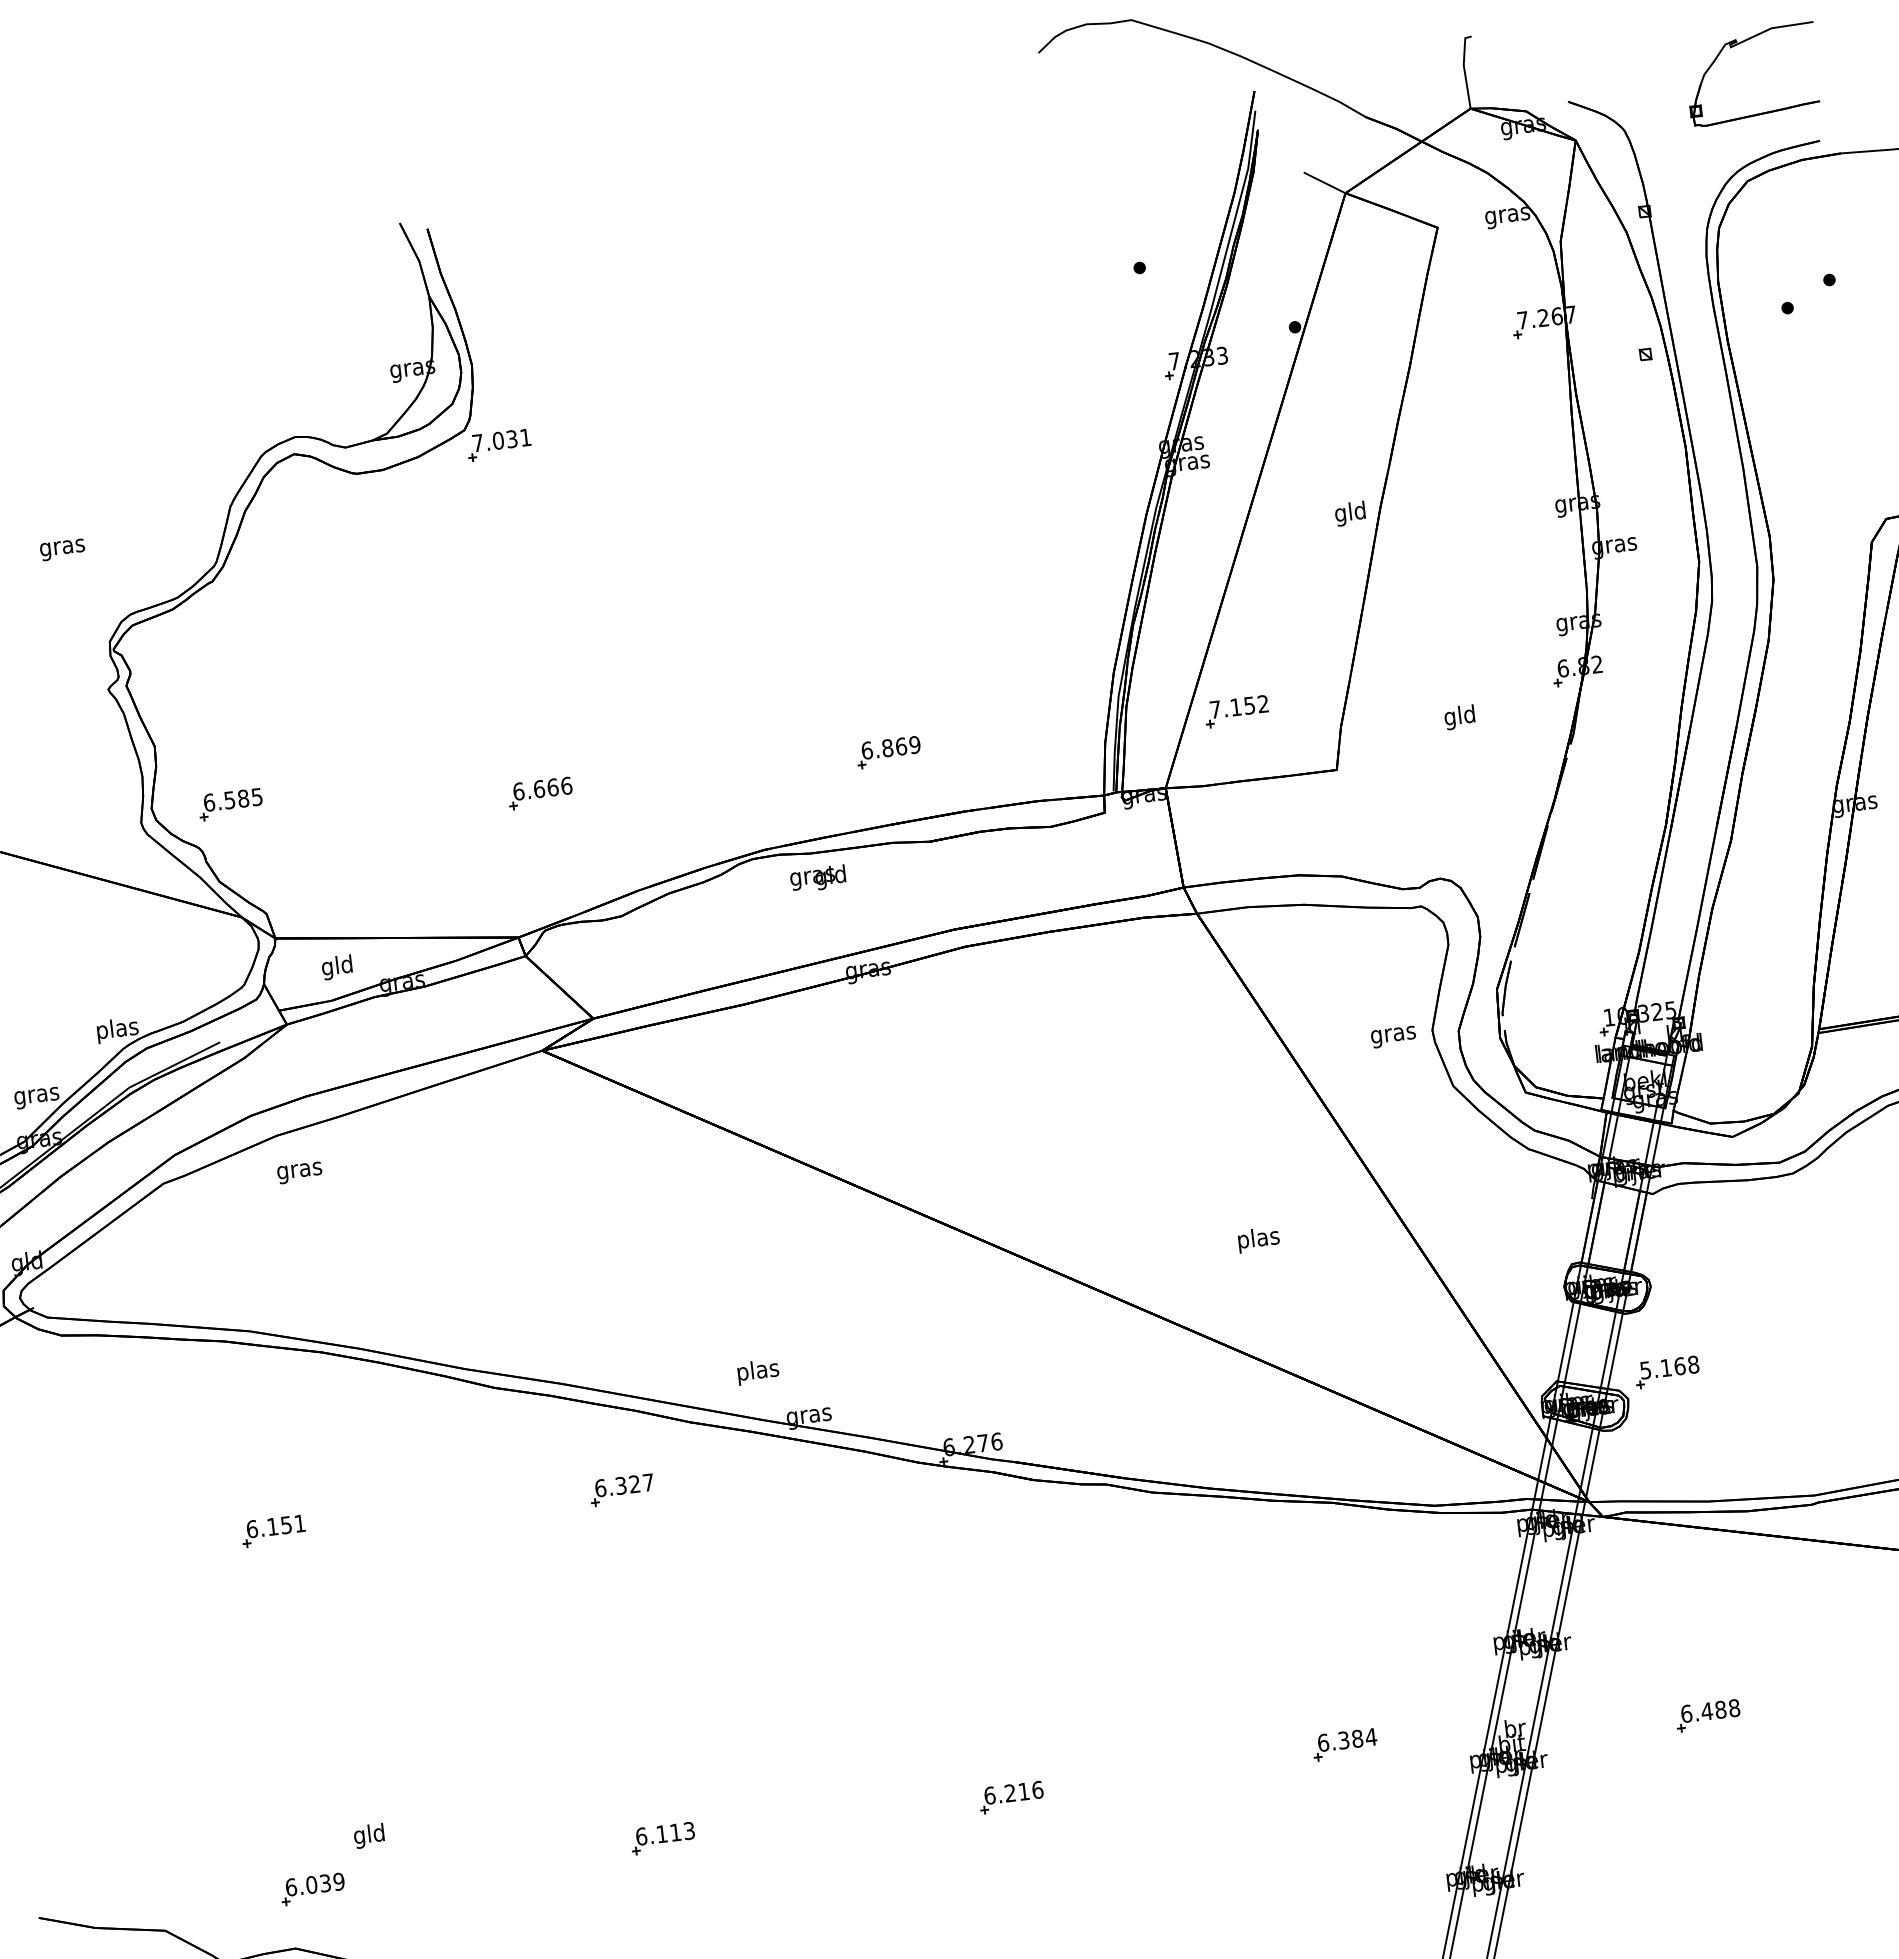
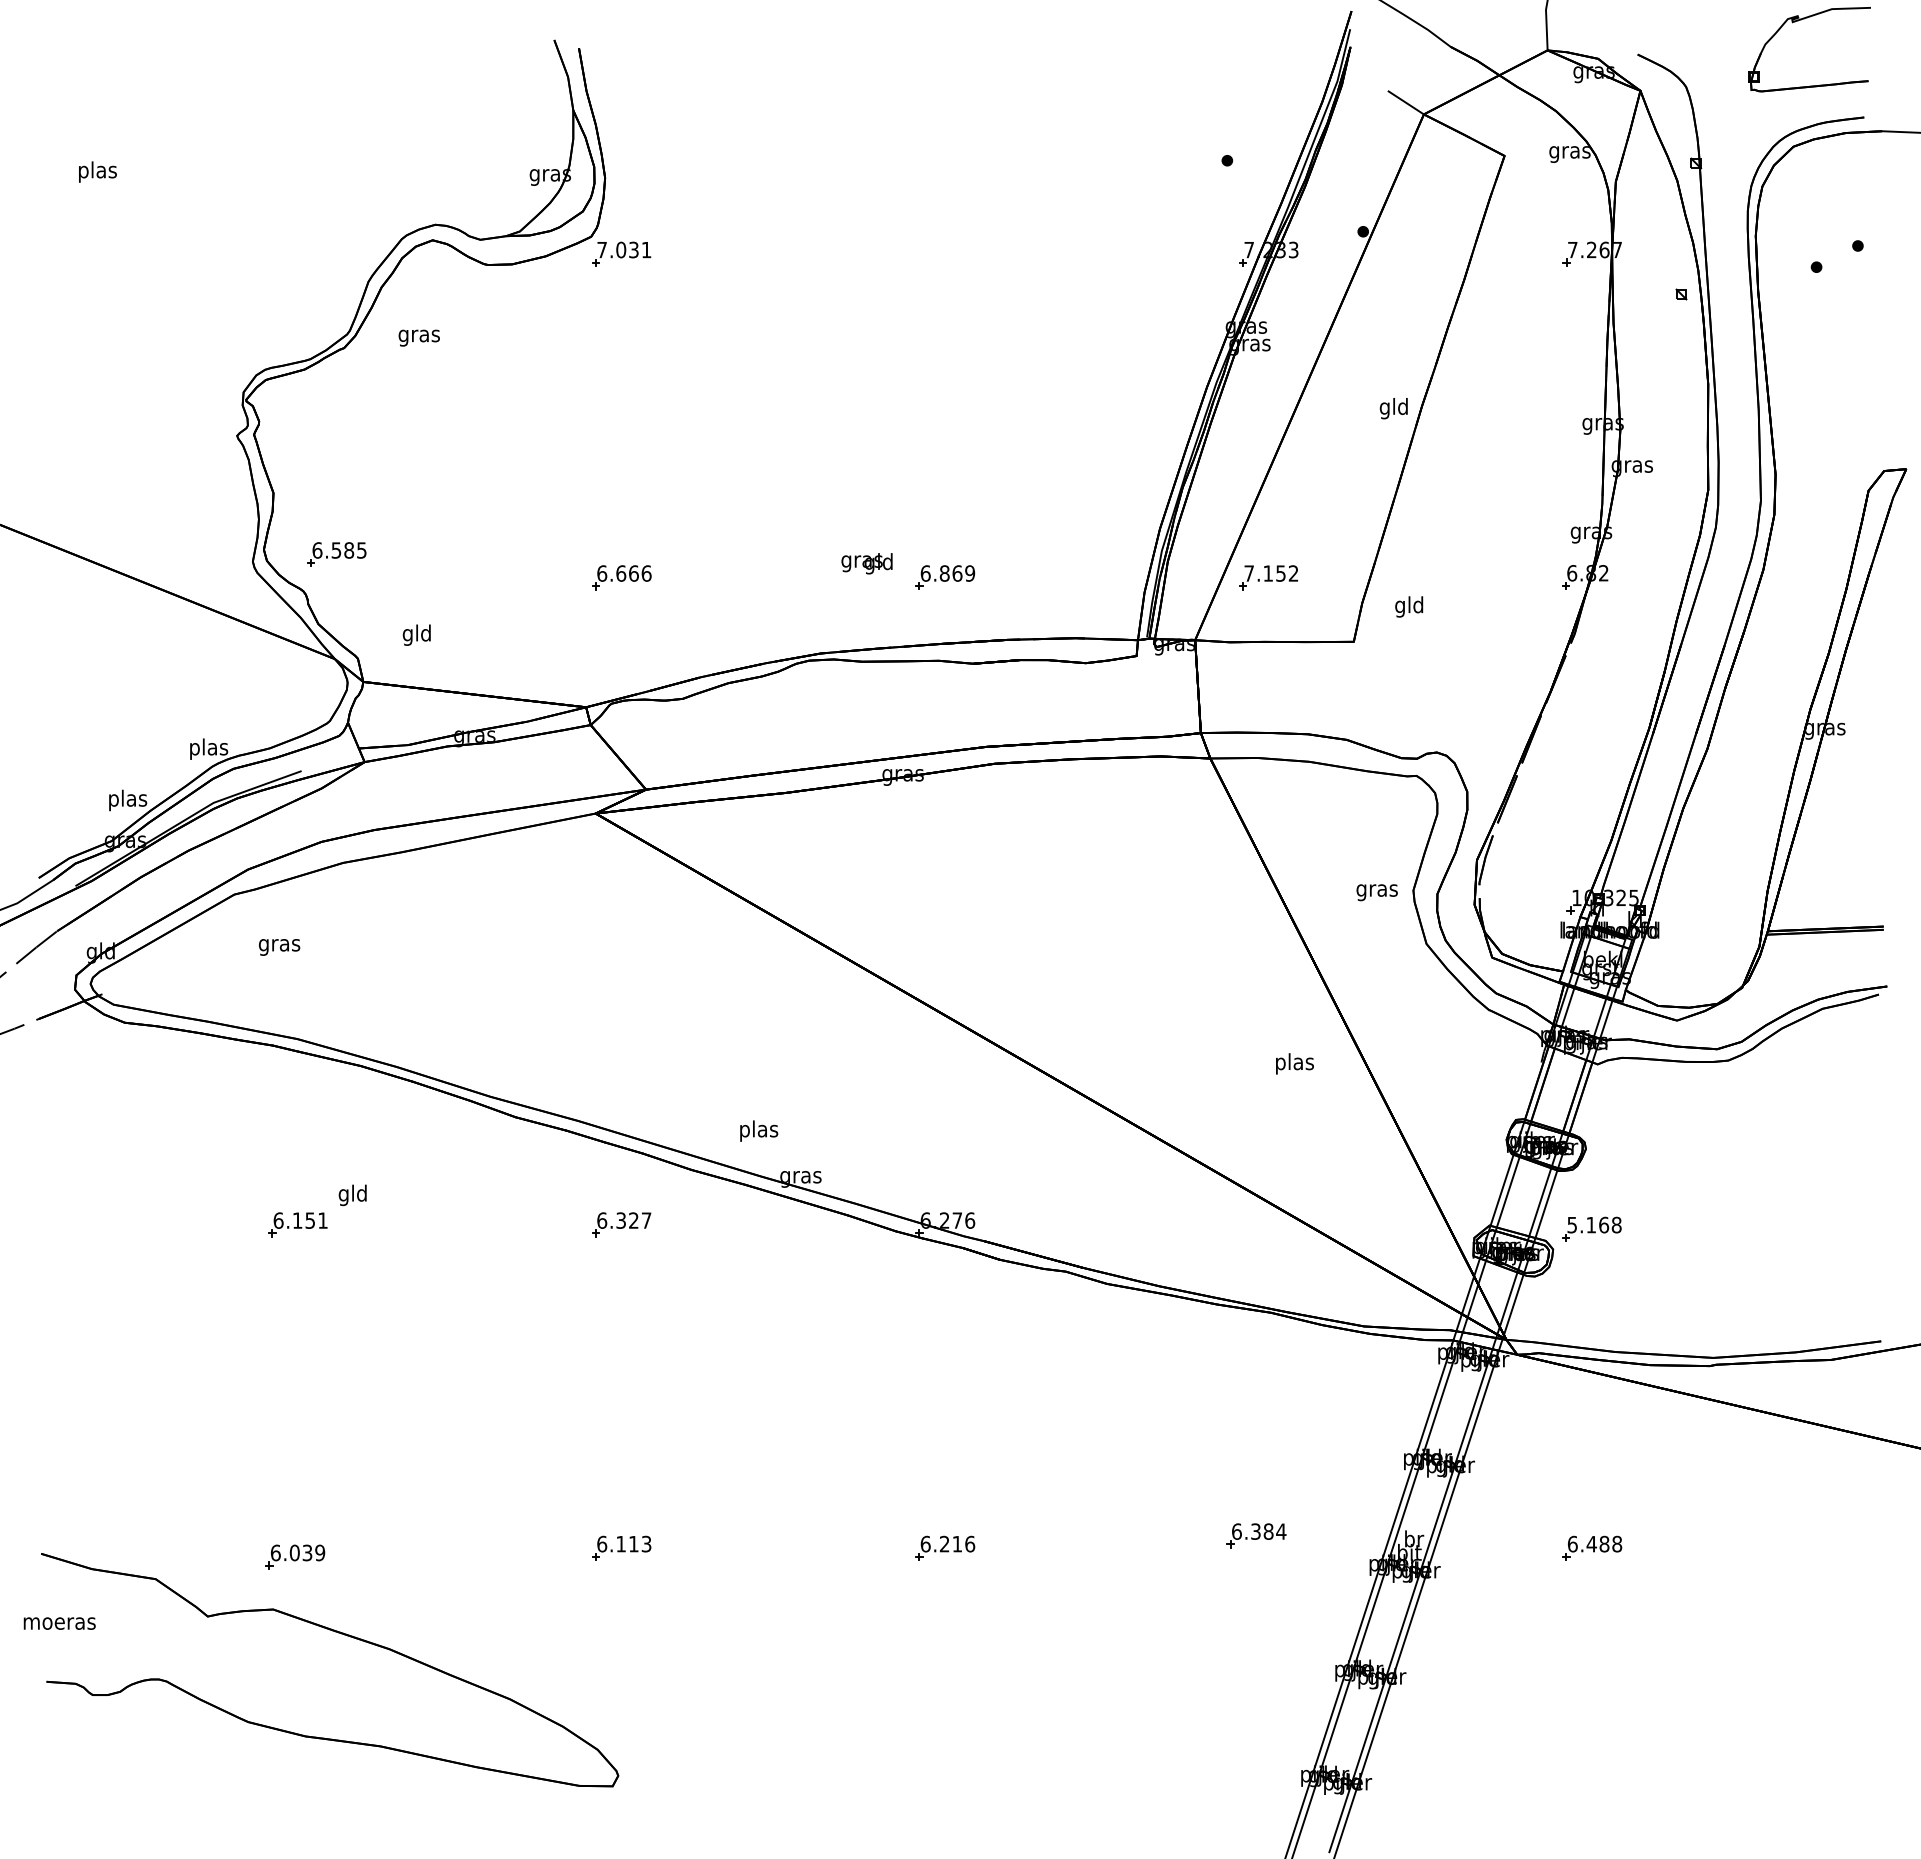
text: (61, 549) -> (418, 337), moved
text: (1460, 716) -> (1409, 606), moved
text: (817, 878) -> (866, 563), moved
text: (336, 966) -> (416, 634), moved
text: (36, 1095) -> (127, 800), gras -> plas
text: (299, 1173) -> (279, 947), moved
text: (1258, 1239) -> (1294, 1063), moved
text: (369, 1836) -> (352, 1195), moved

